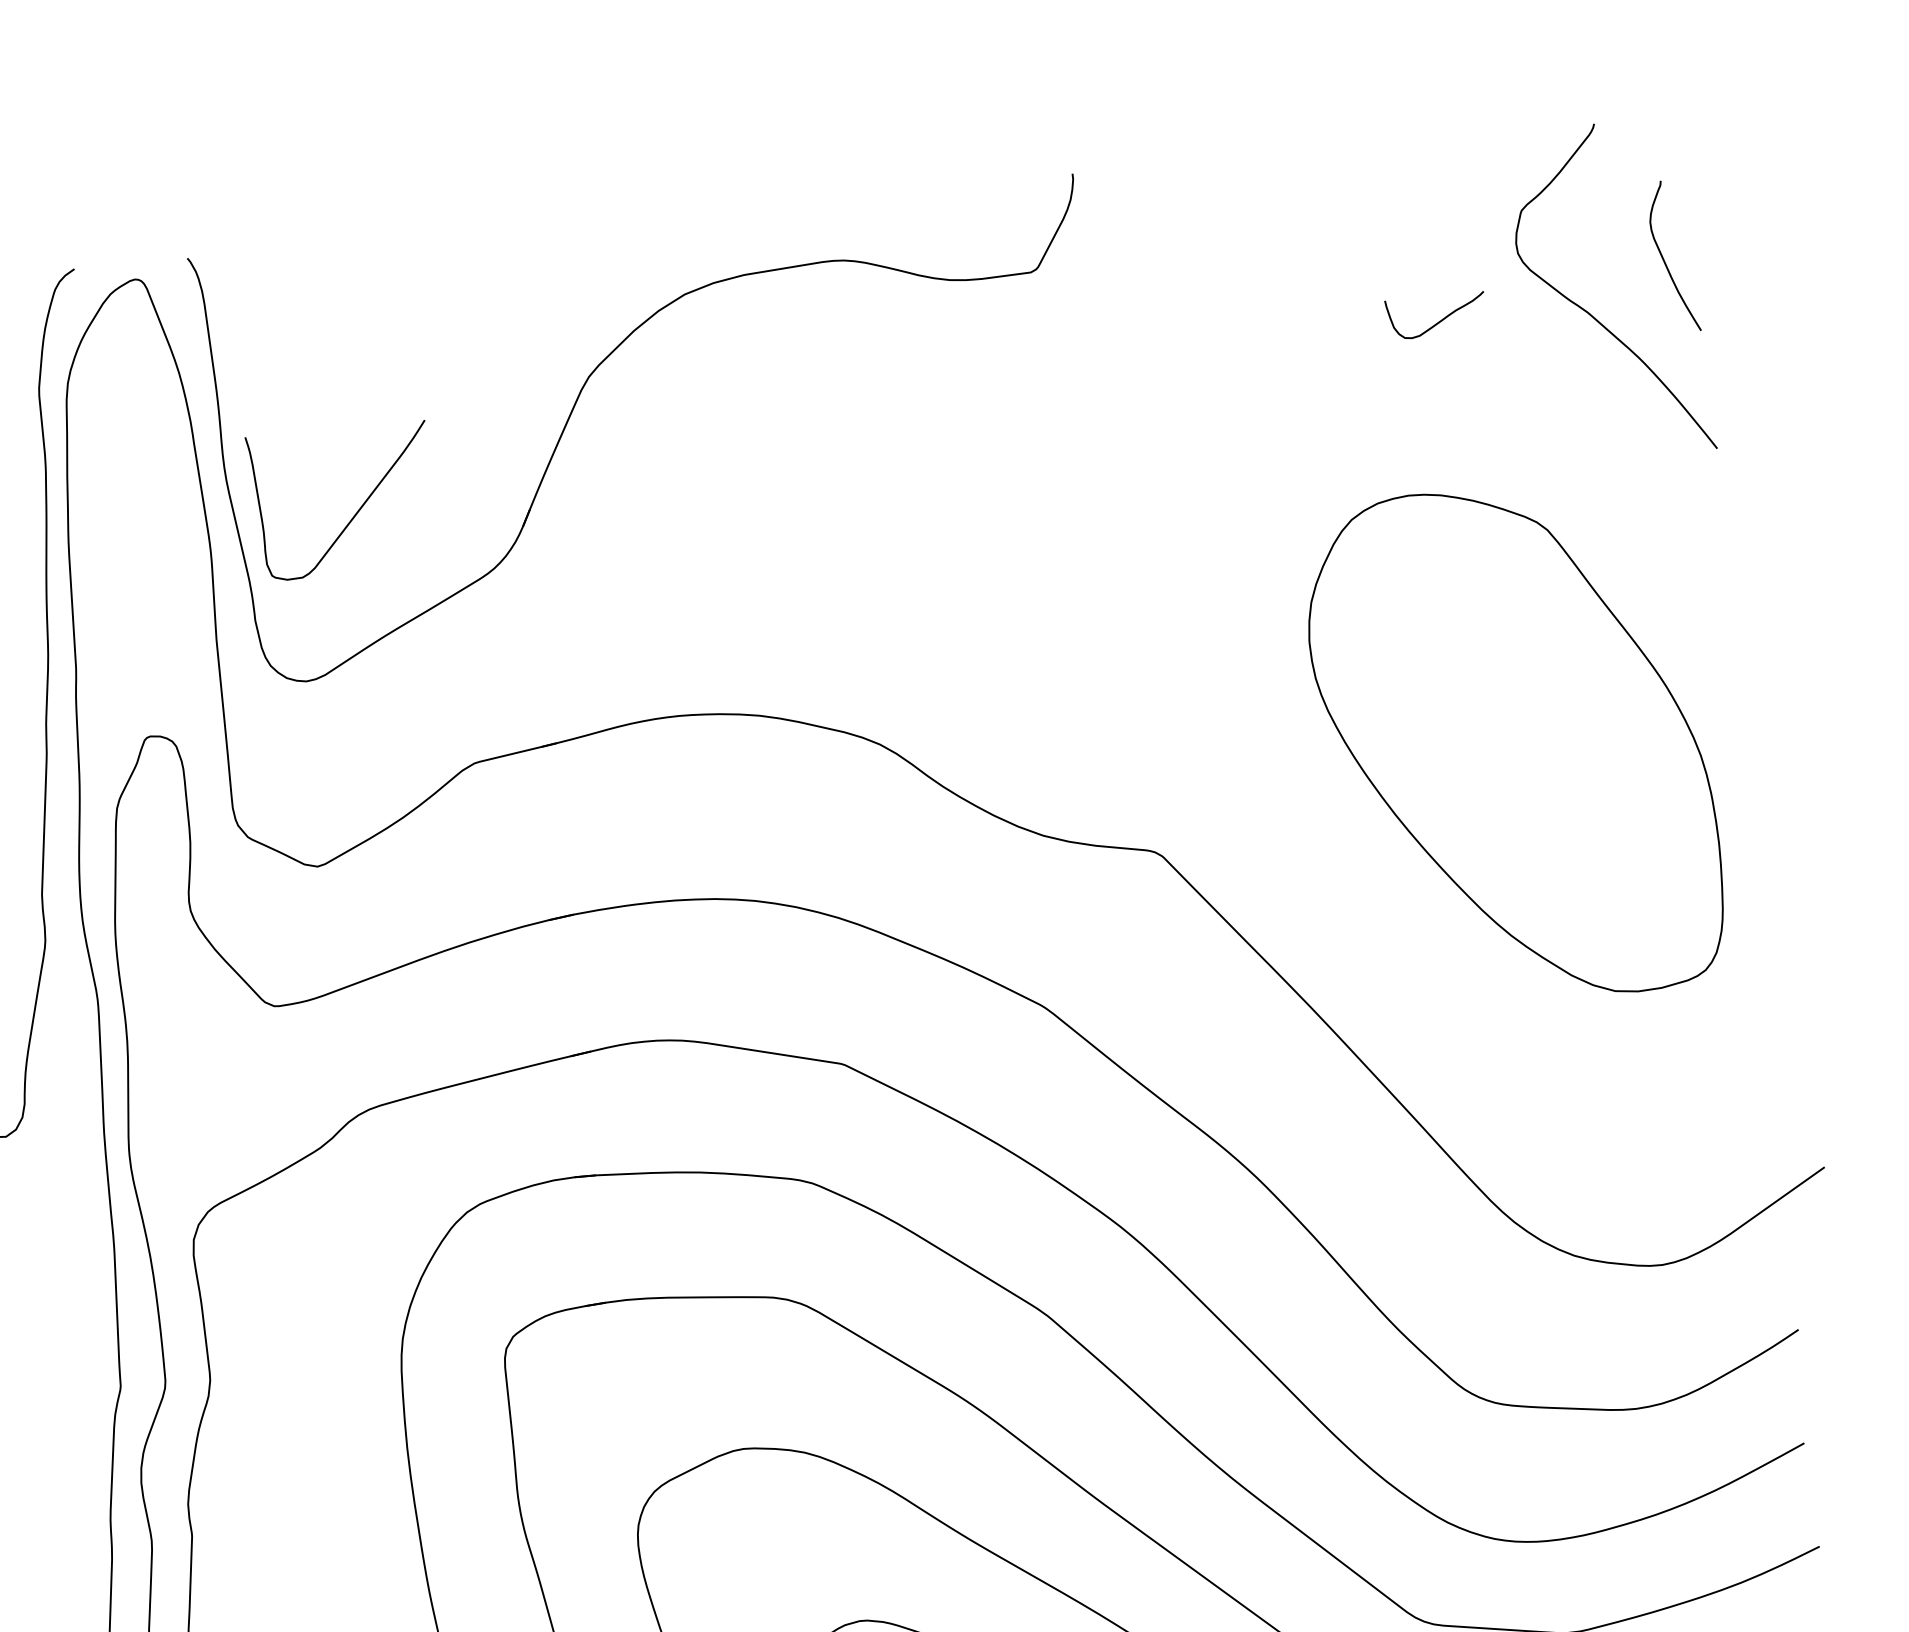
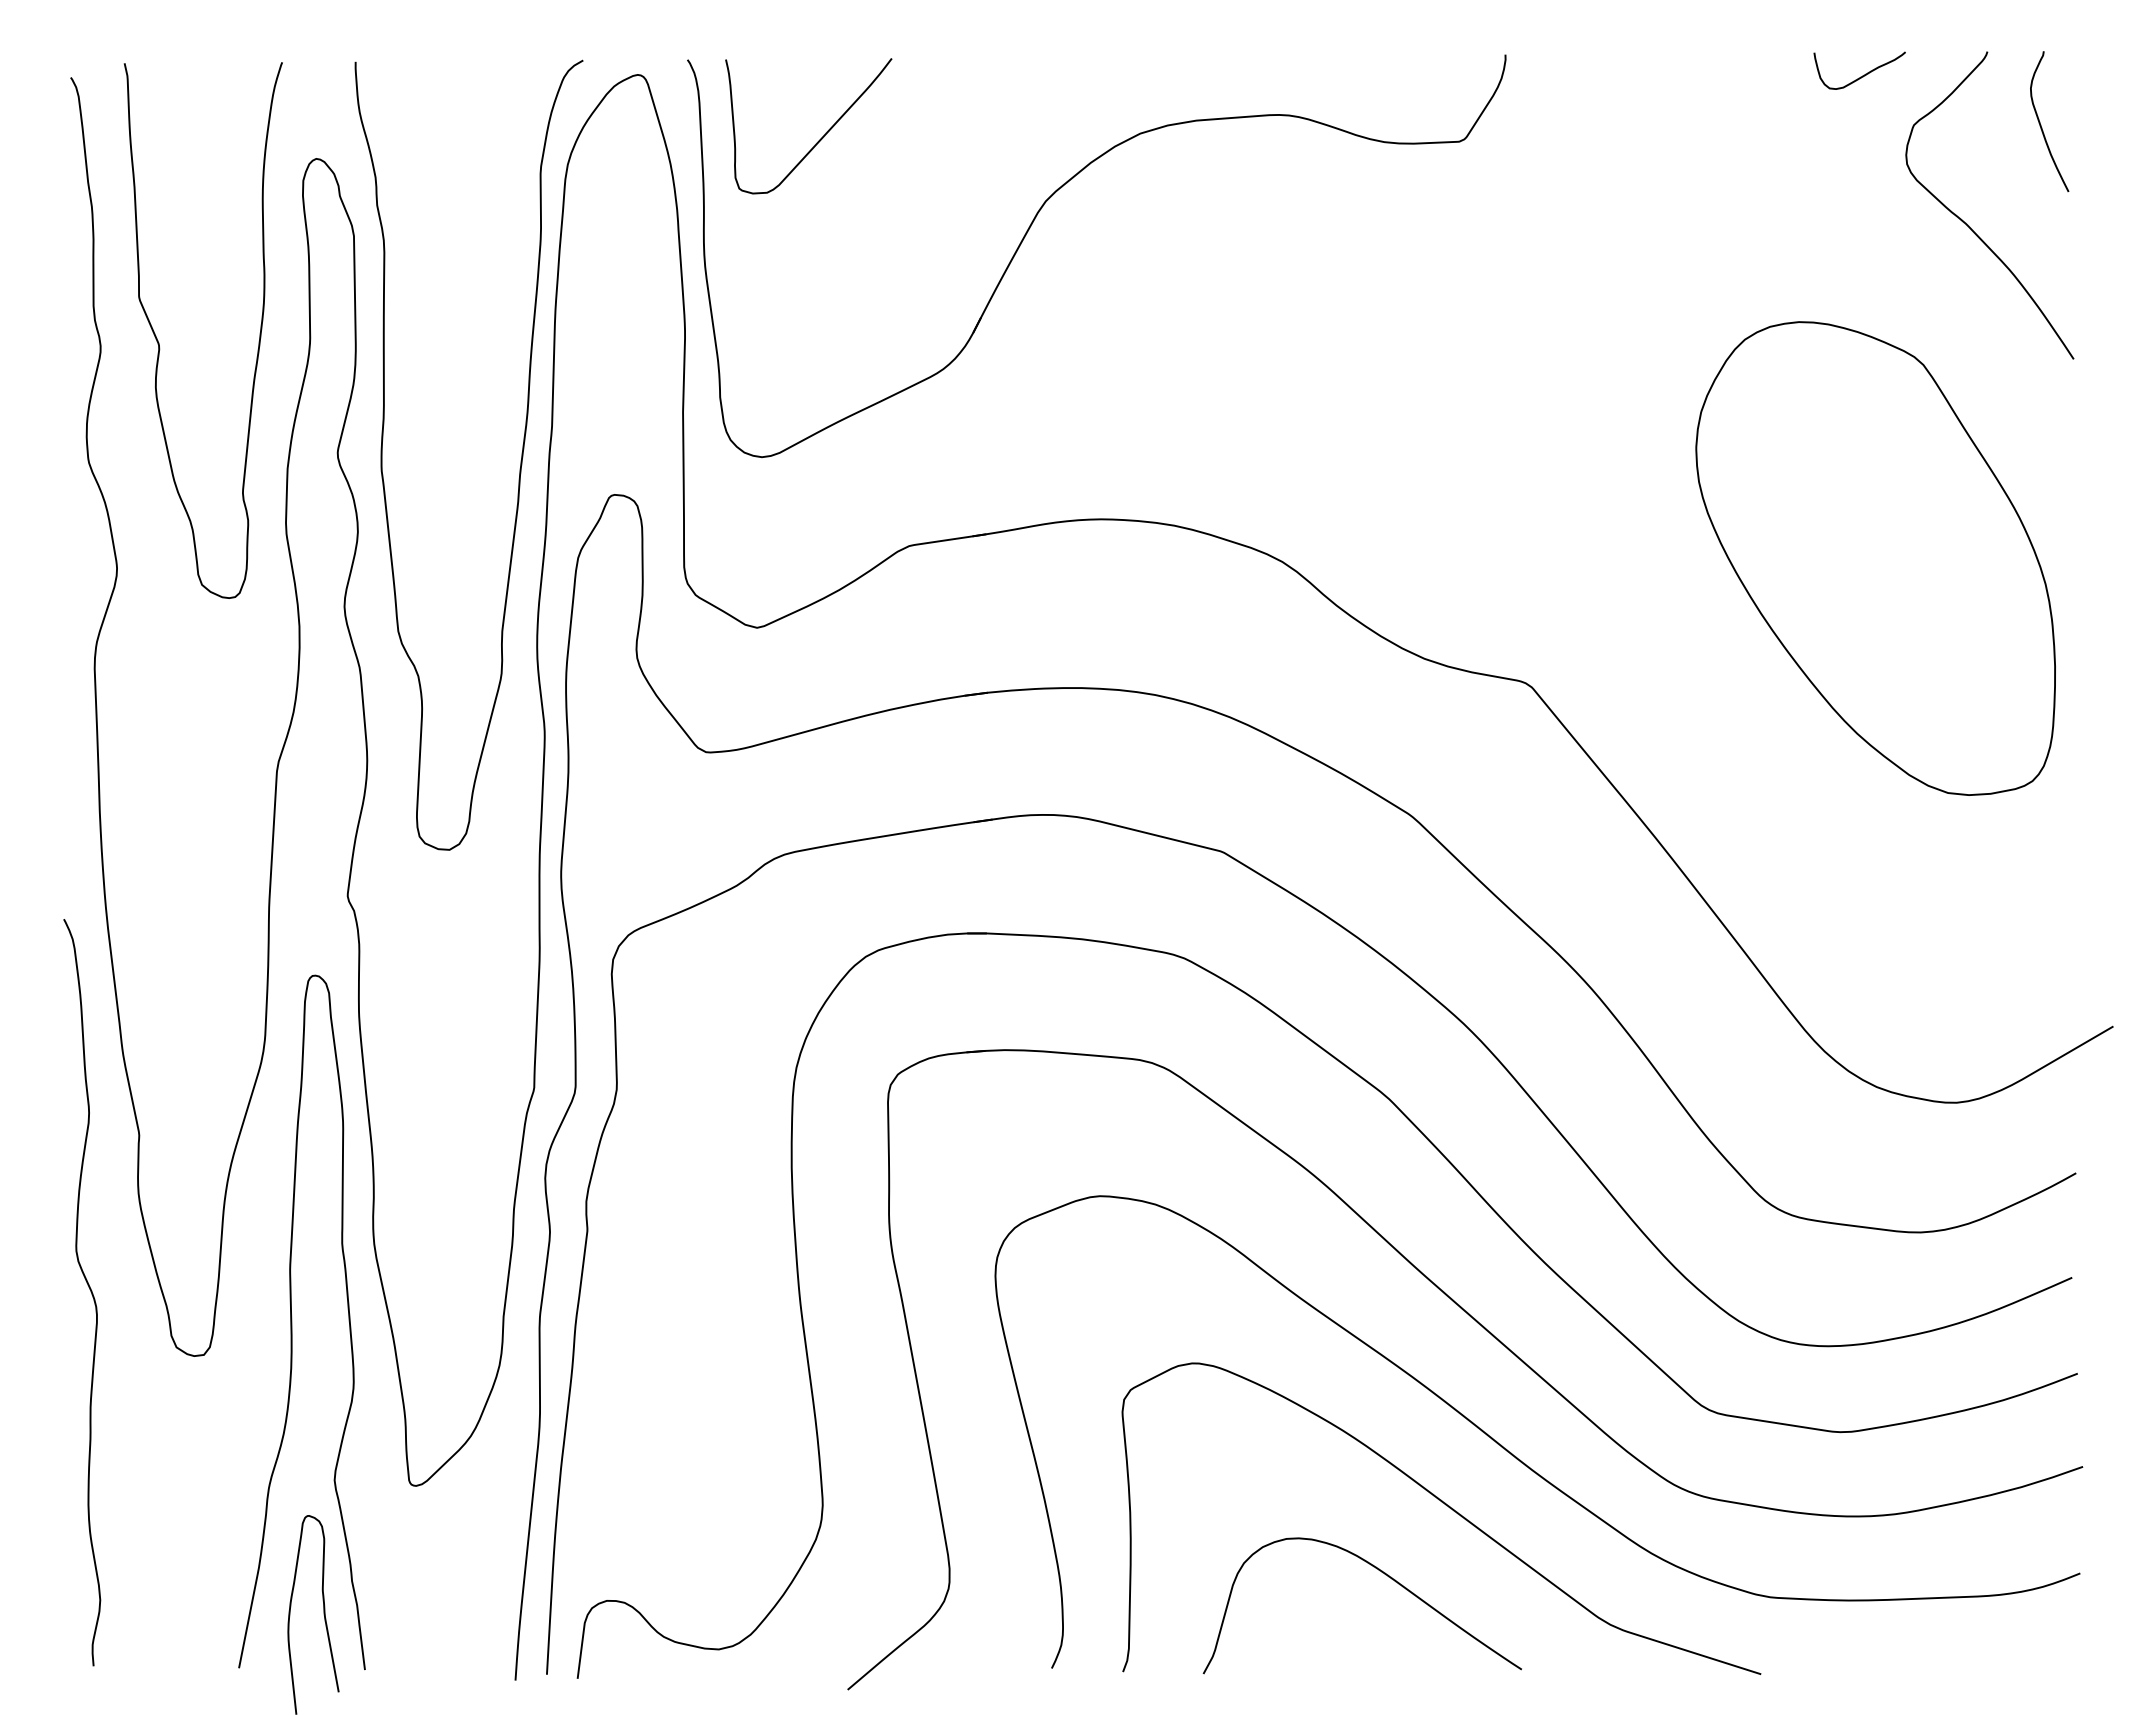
curve: (1665, 260) -> (2041, 124), moved
curve: (1439, 320) -> (1862, 75), moved
curve: (355, 513) -> (820, 138), moved
part: (1514, 744) -> (1875, 558), moved

